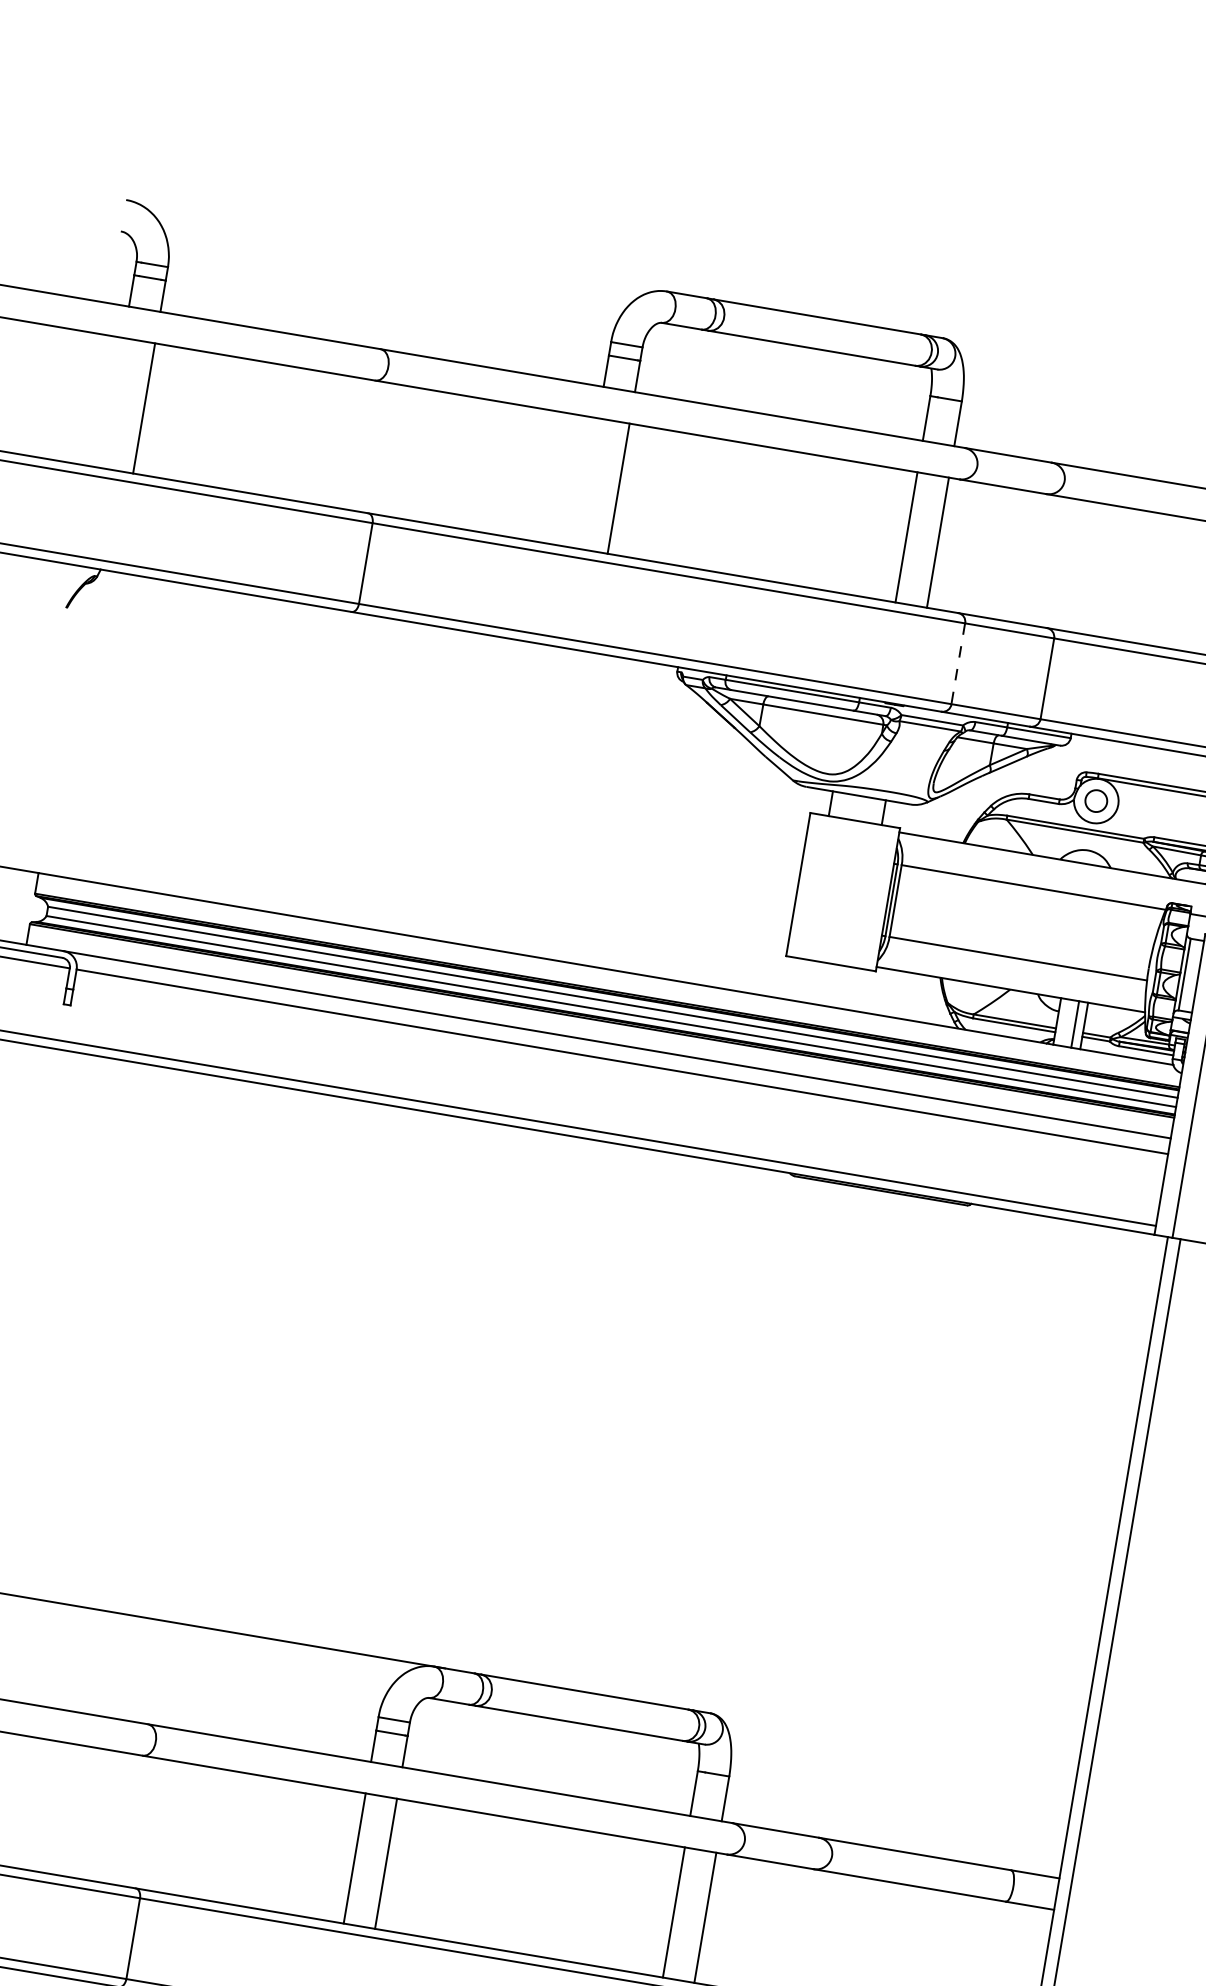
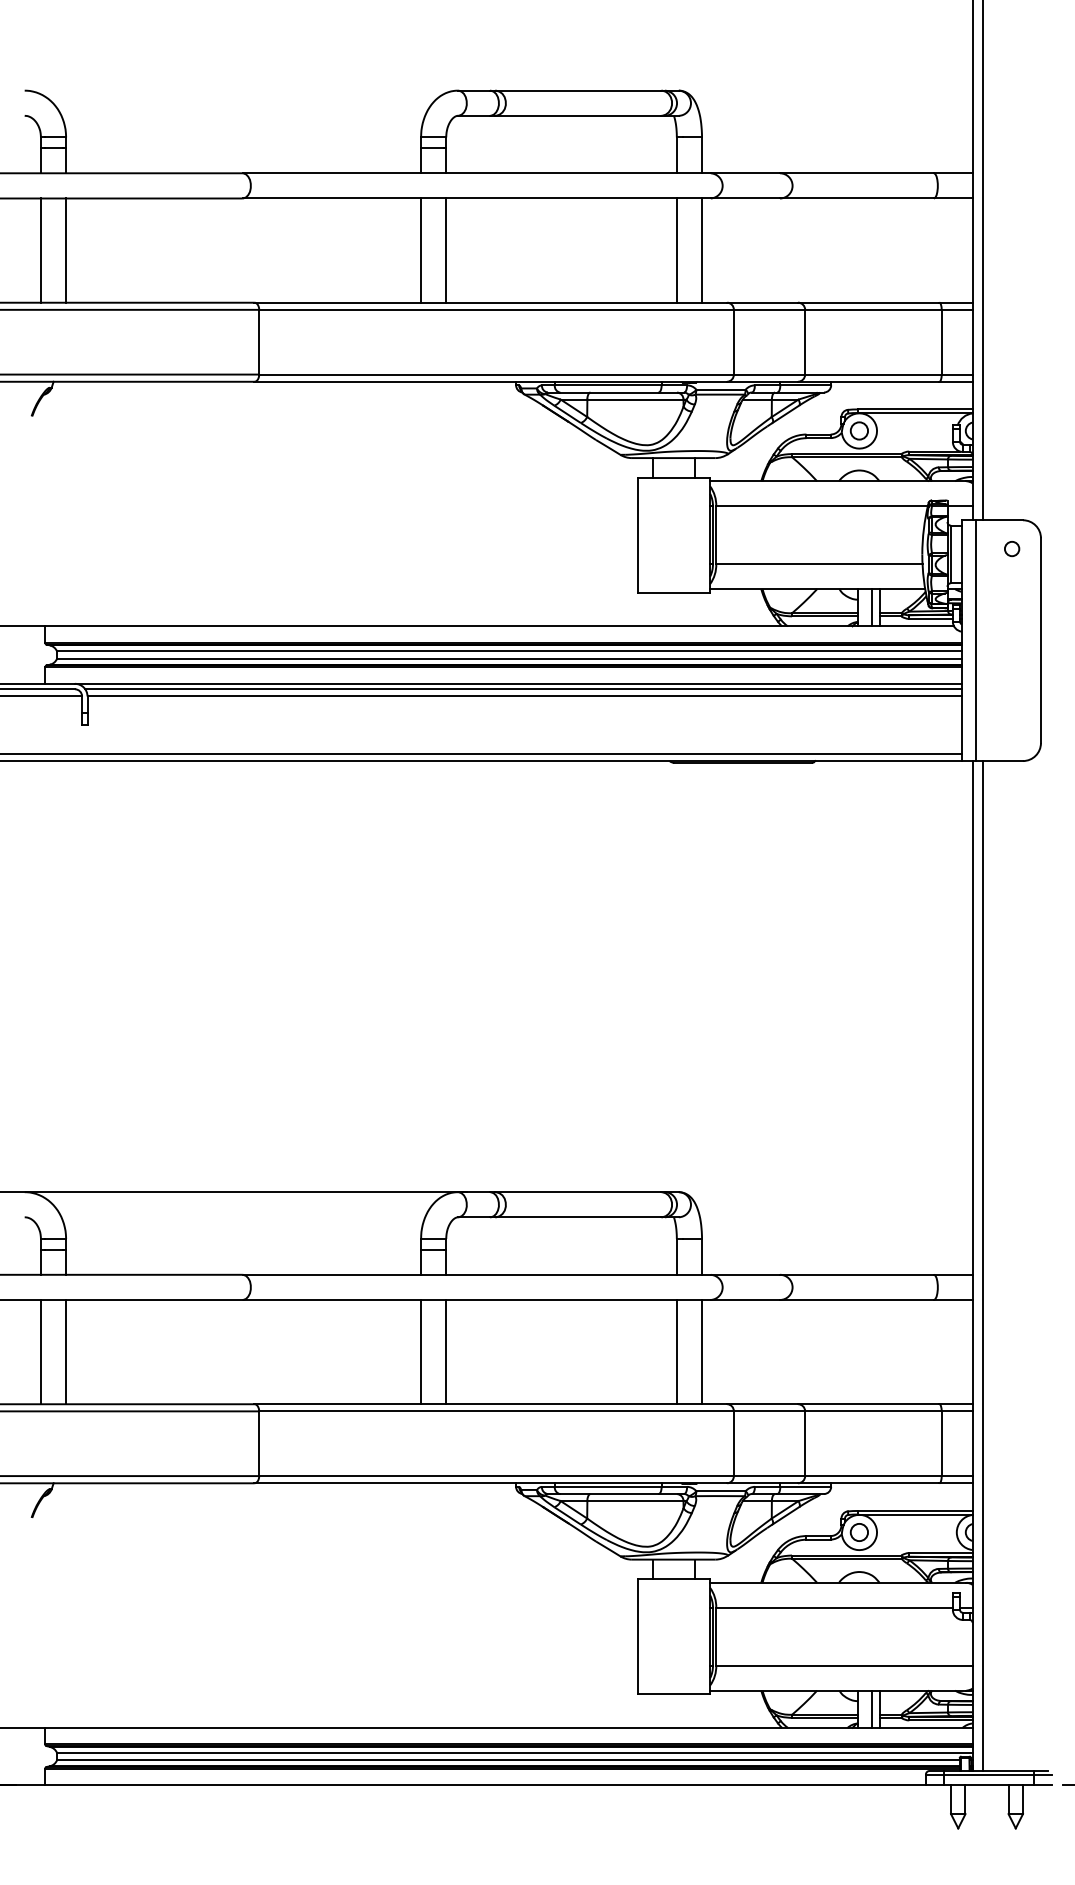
line: (112, 402) -> (40, 250), added
line: (587, 483) -> (421, 250), added
line: (957, 664) -> (733, 342), dashed -> solid
line: (622, 1052) -> (523, 689), added

